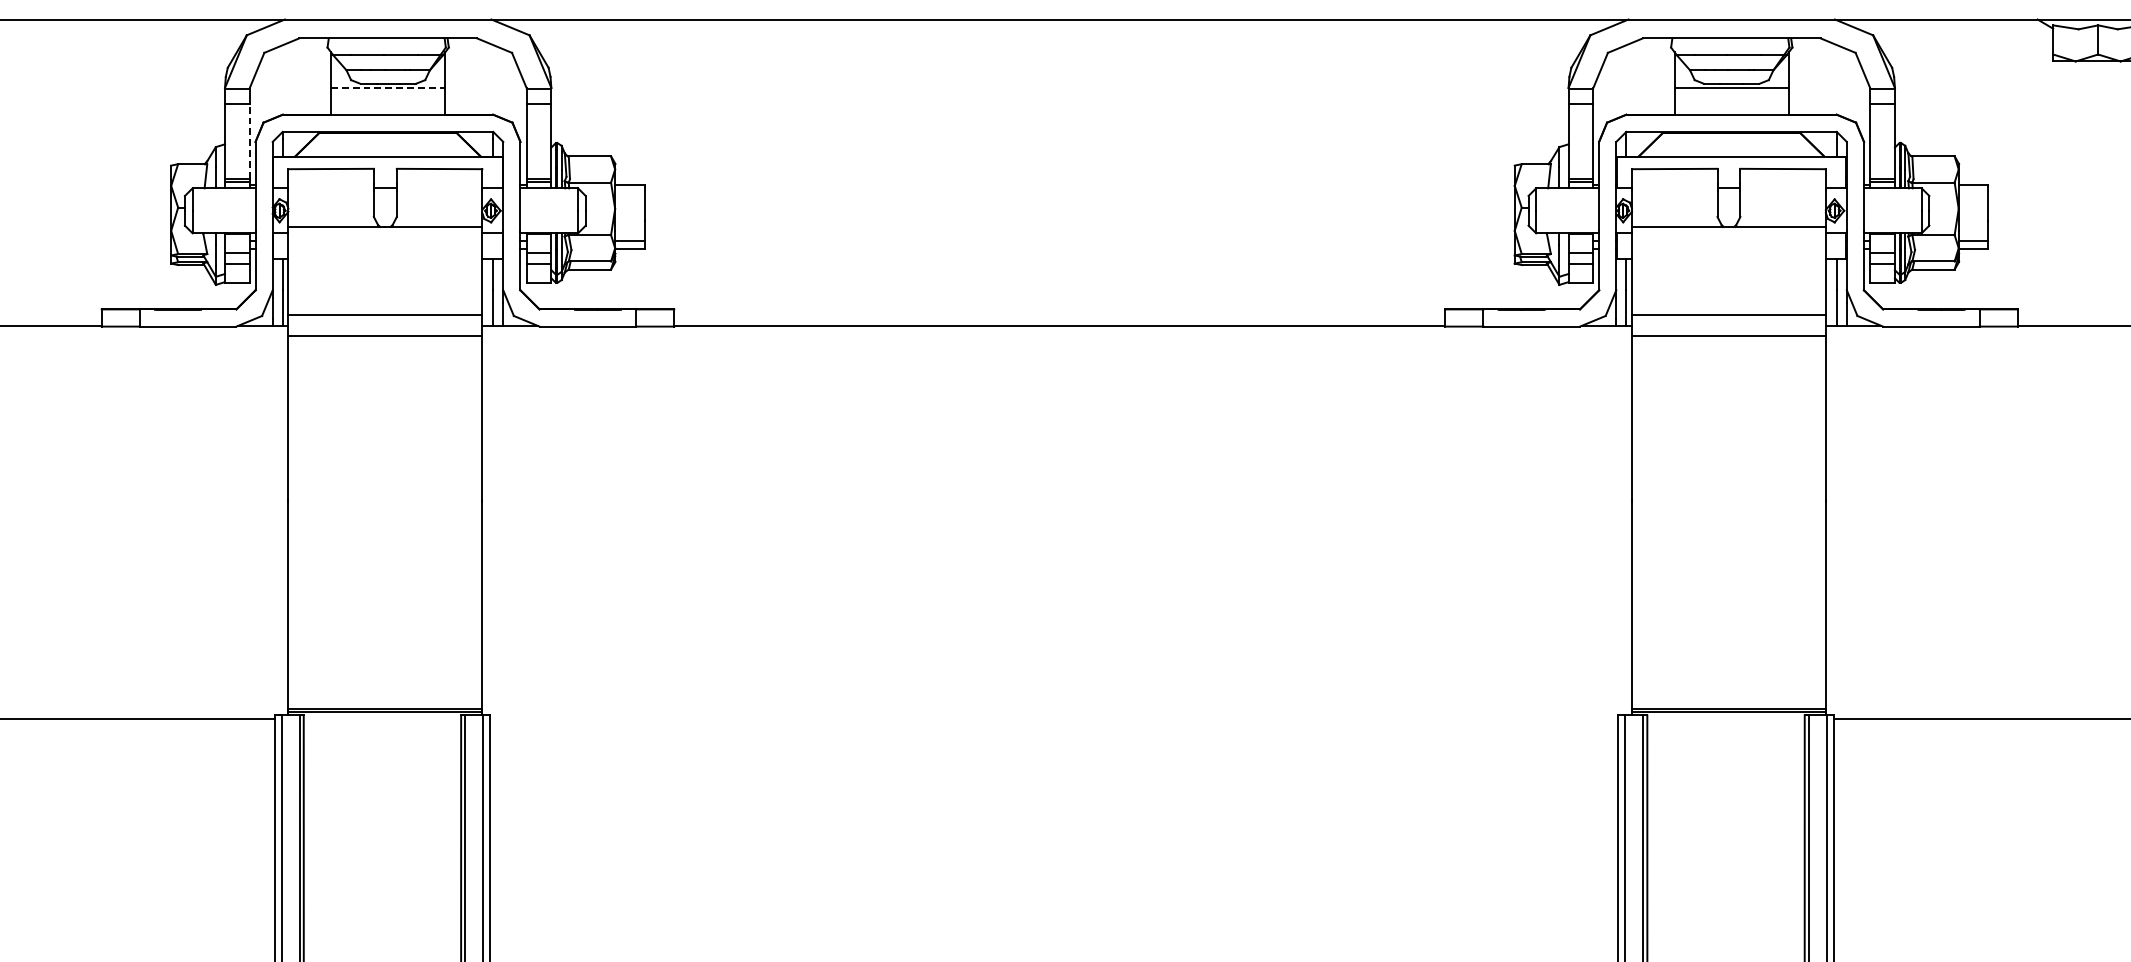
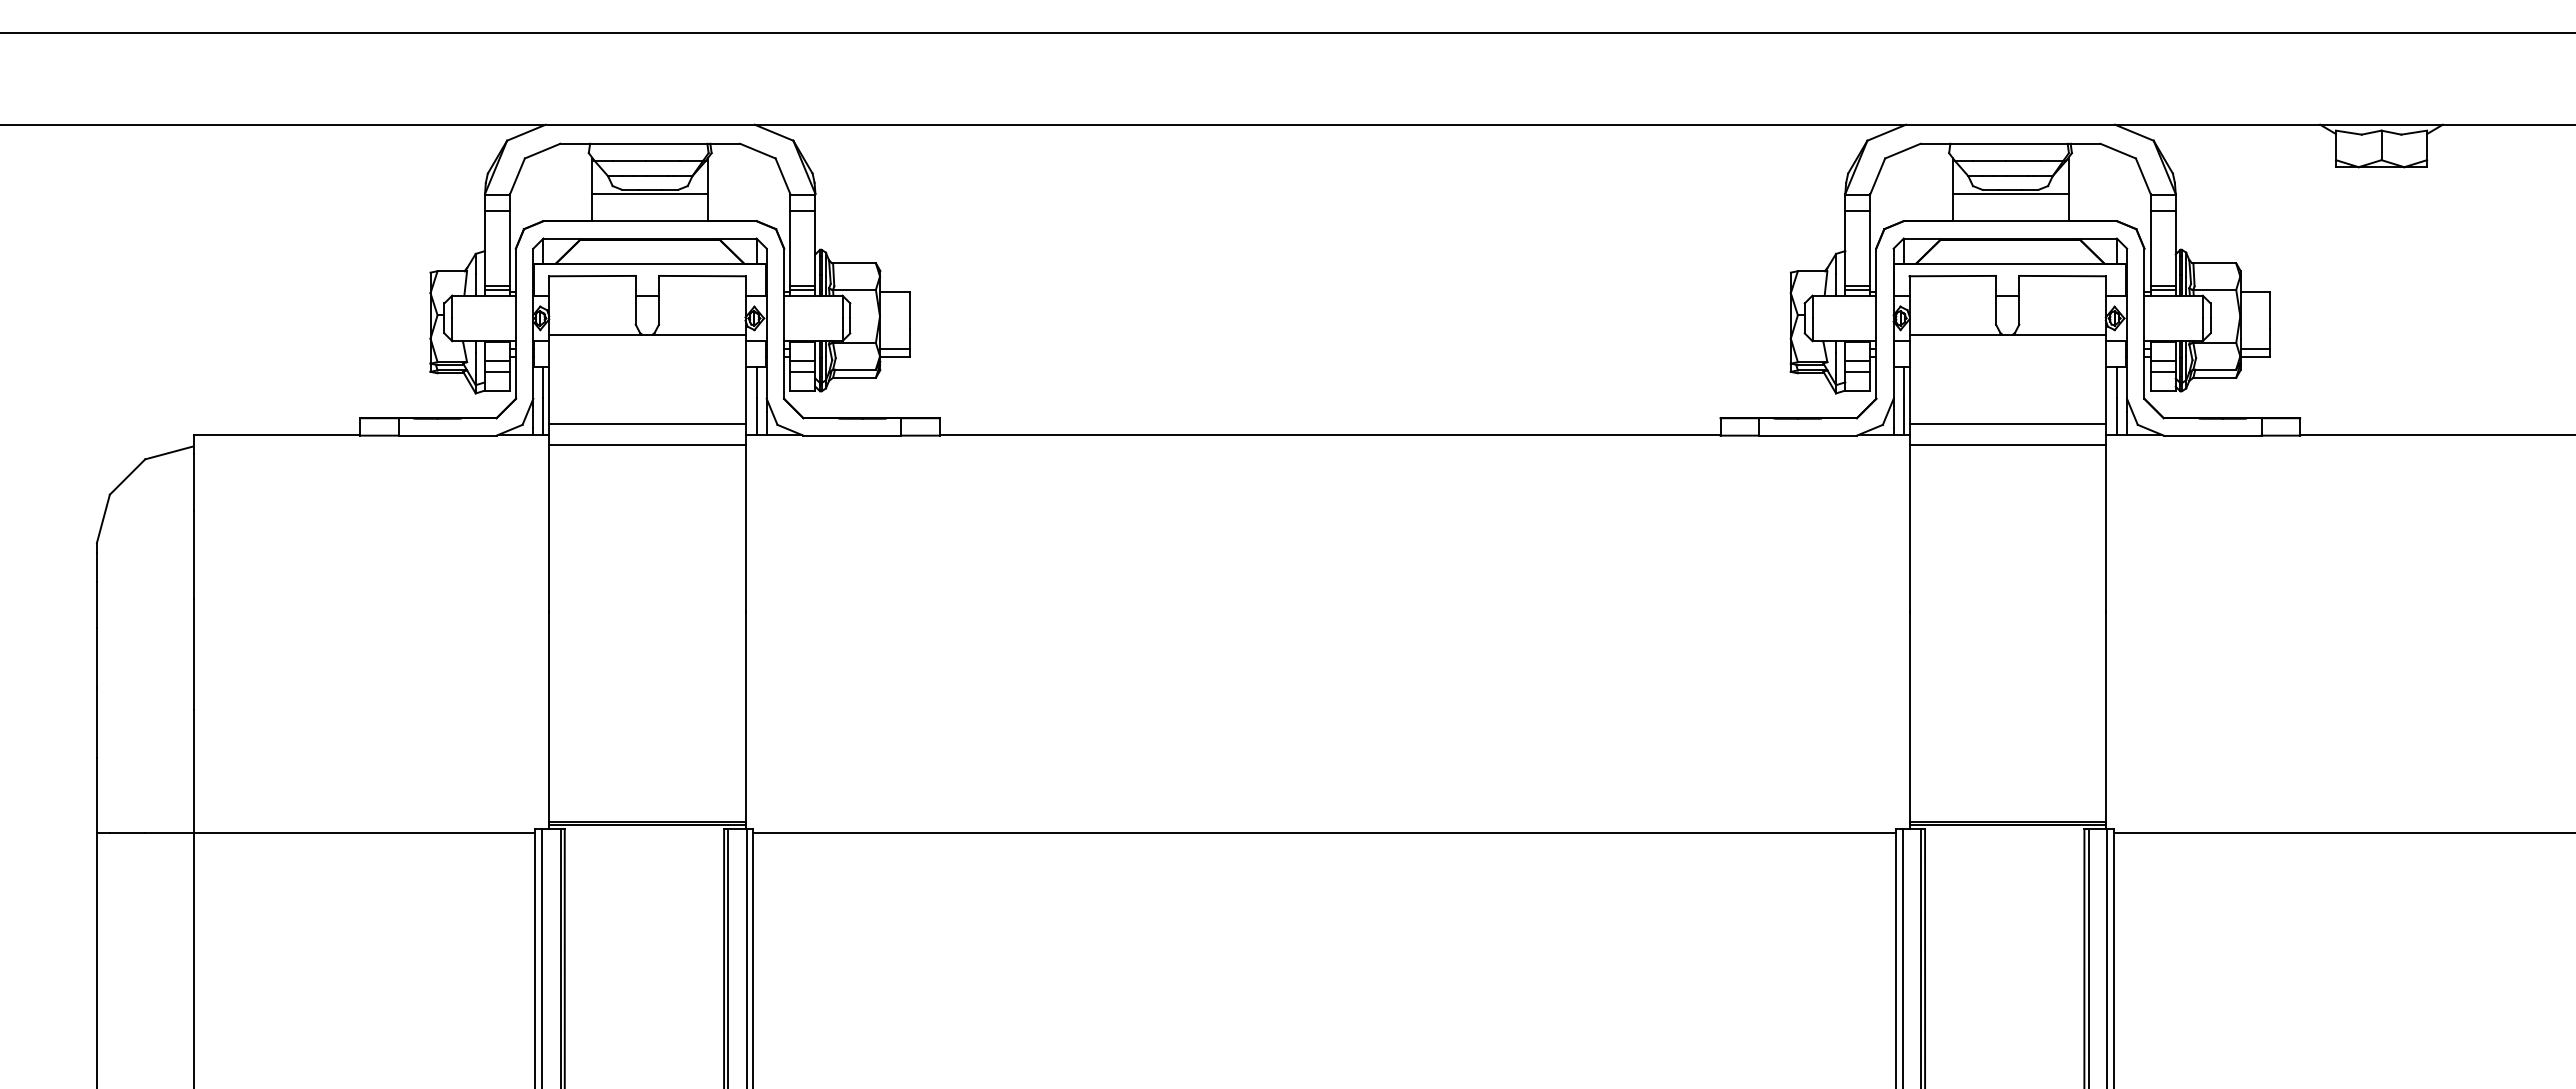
line: (388, 88) -> (650, 194), dashed -> solid
line: (250, 141) -> (510, 248), dashed -> solid
line: (1054, 718) -> (1324, 832), added

